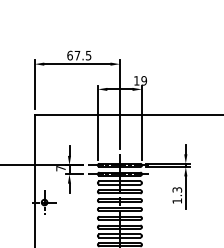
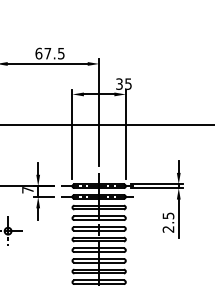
text: (140, 80) -> (123, 83), 19 -> 35
text: (176, 195) -> (167, 222), 1.3 -> 2.5

